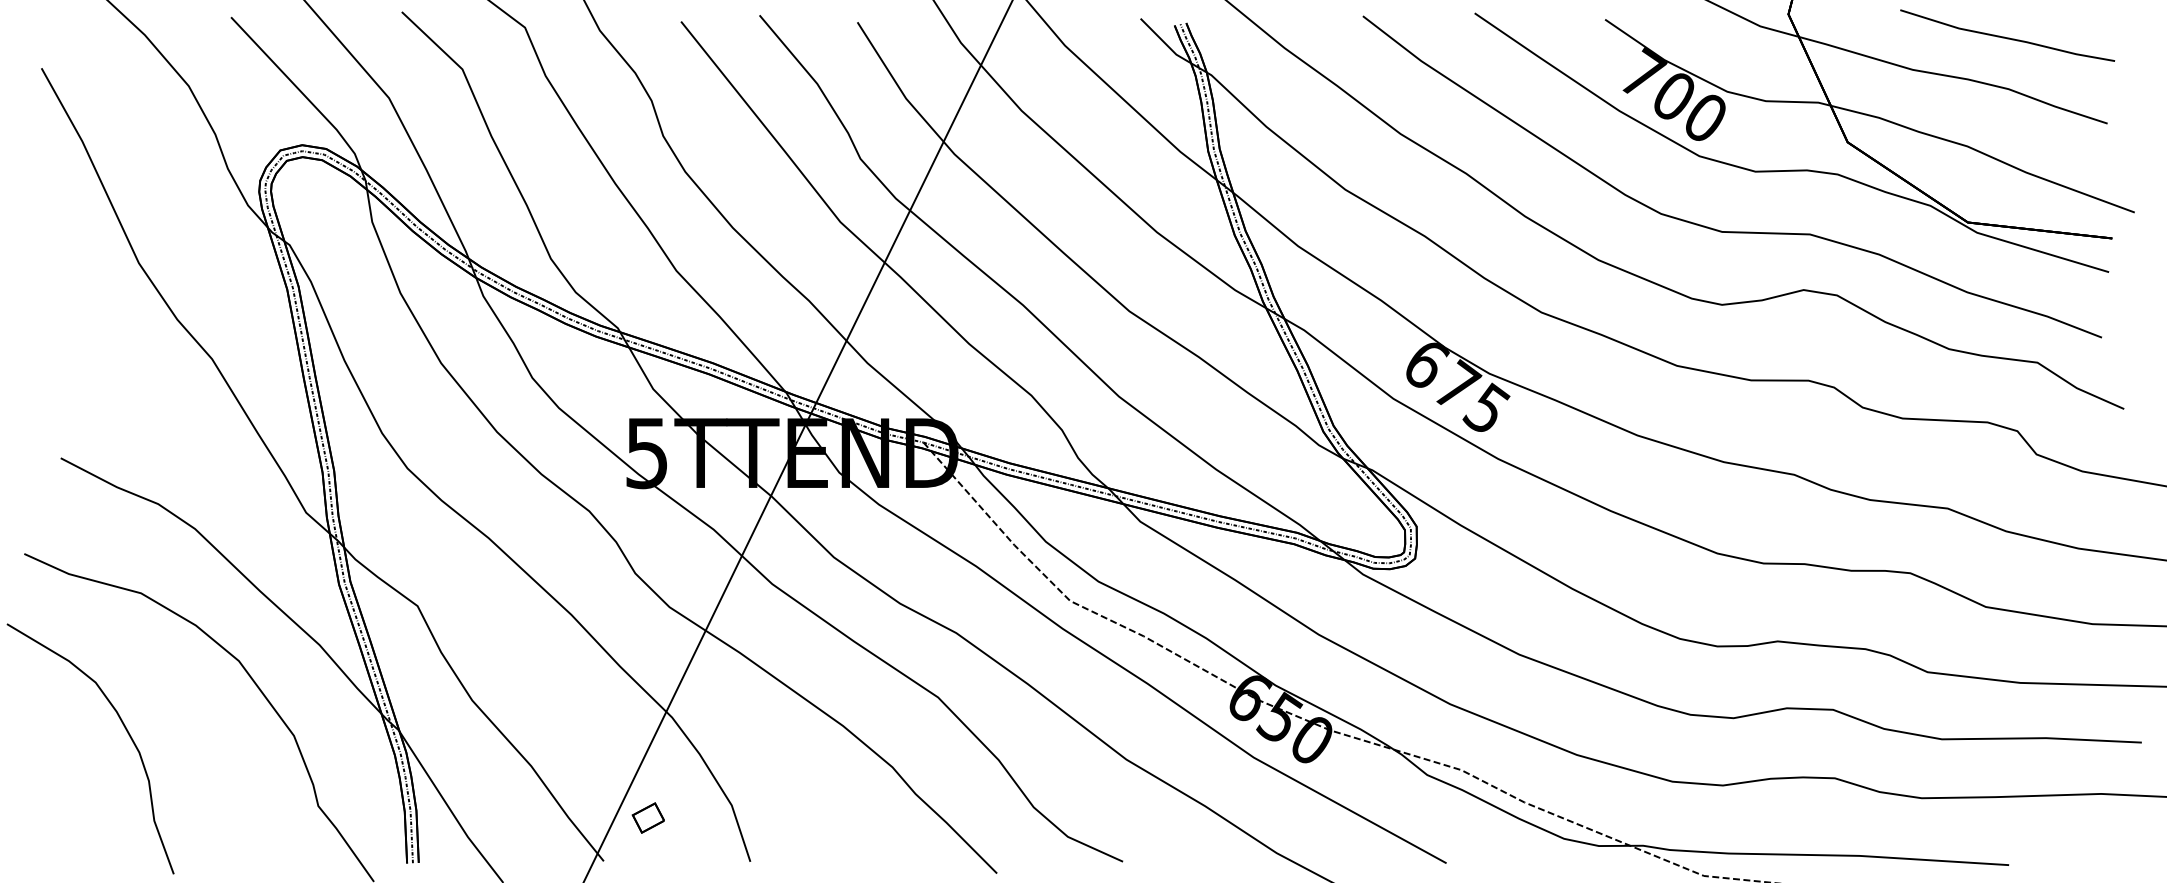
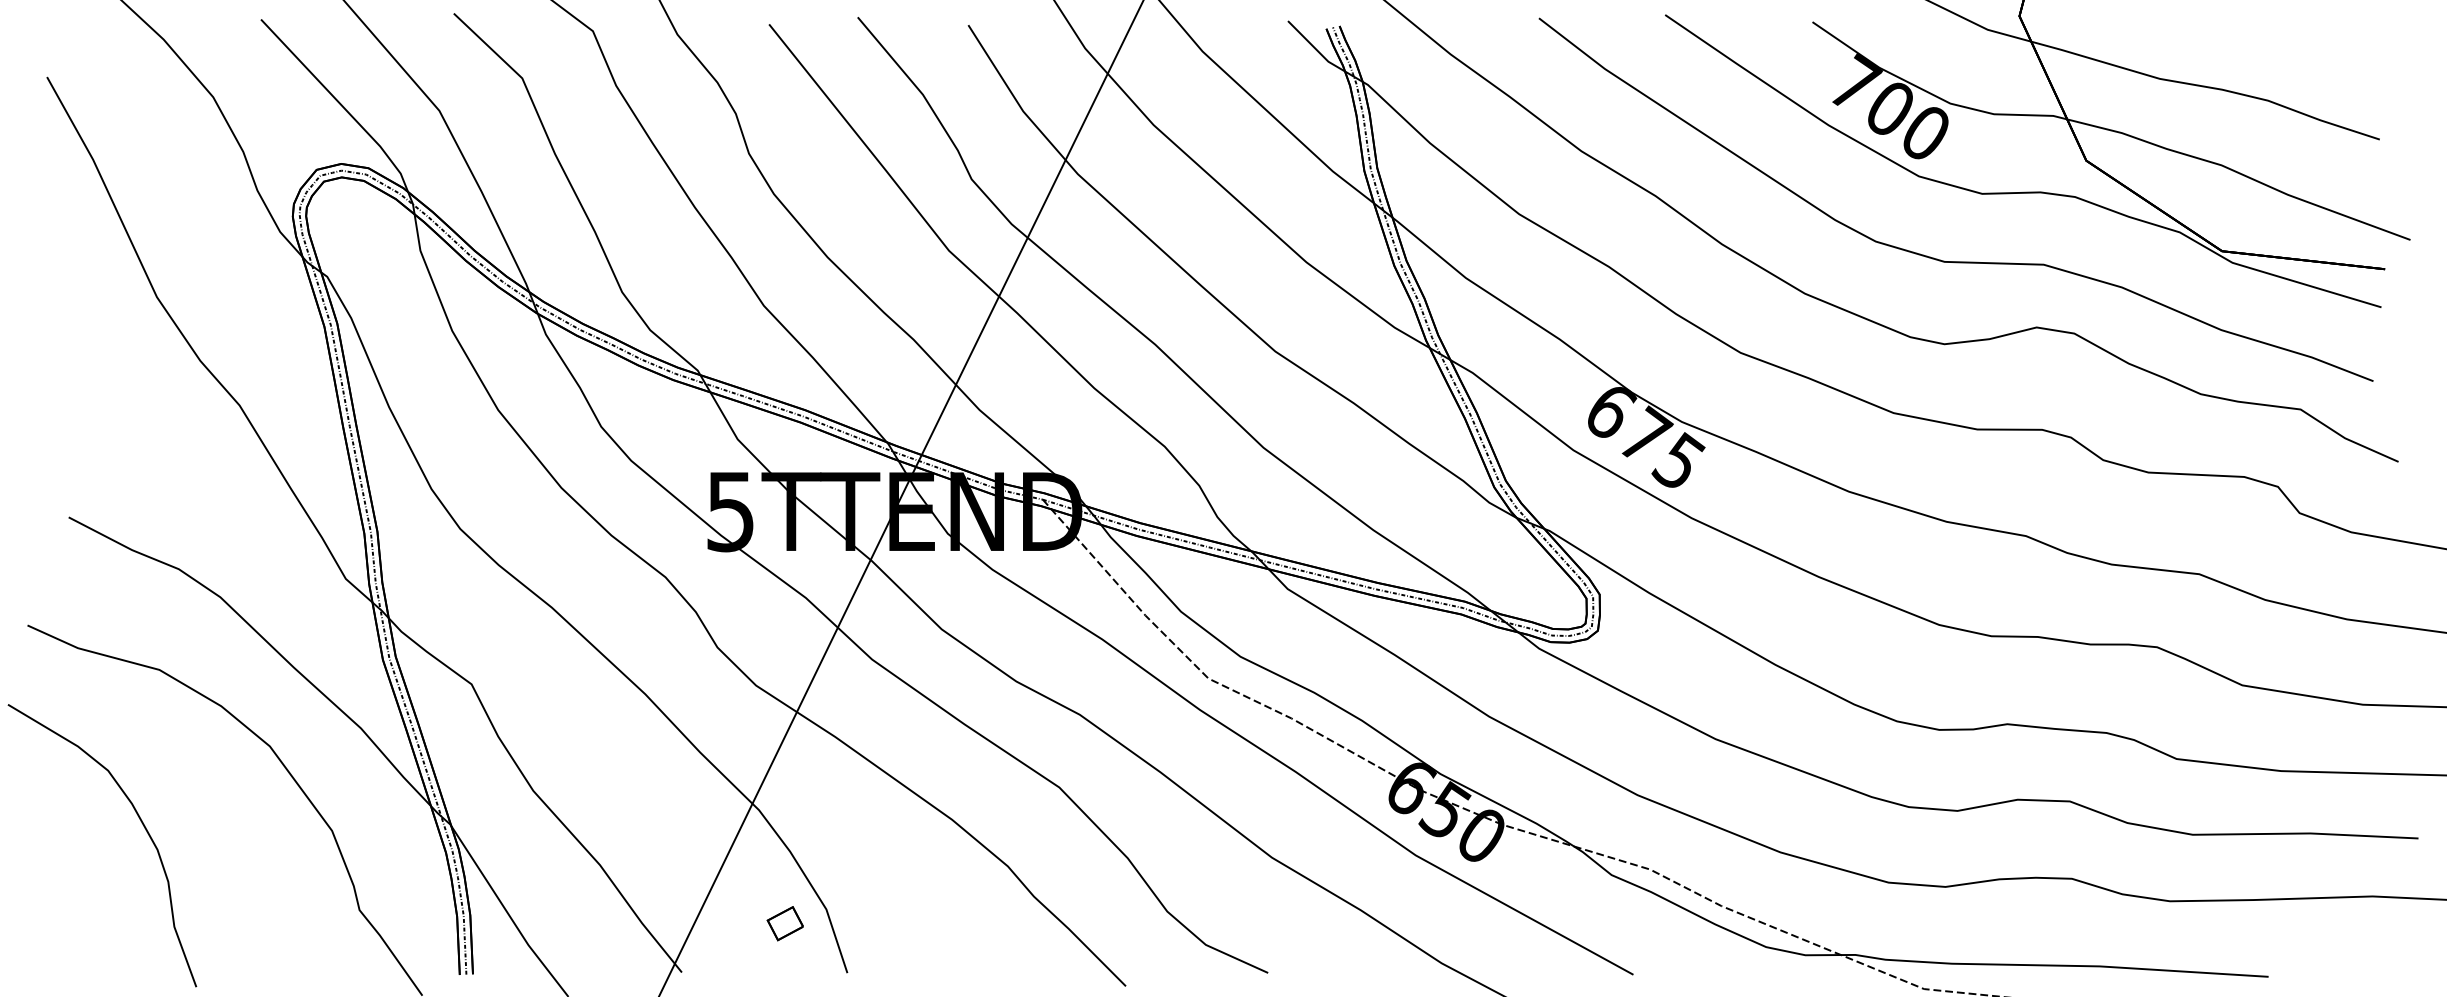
line: (2007, 37) -> (2266, 42), removed
part: (647, 817) -> (784, 923), moved

